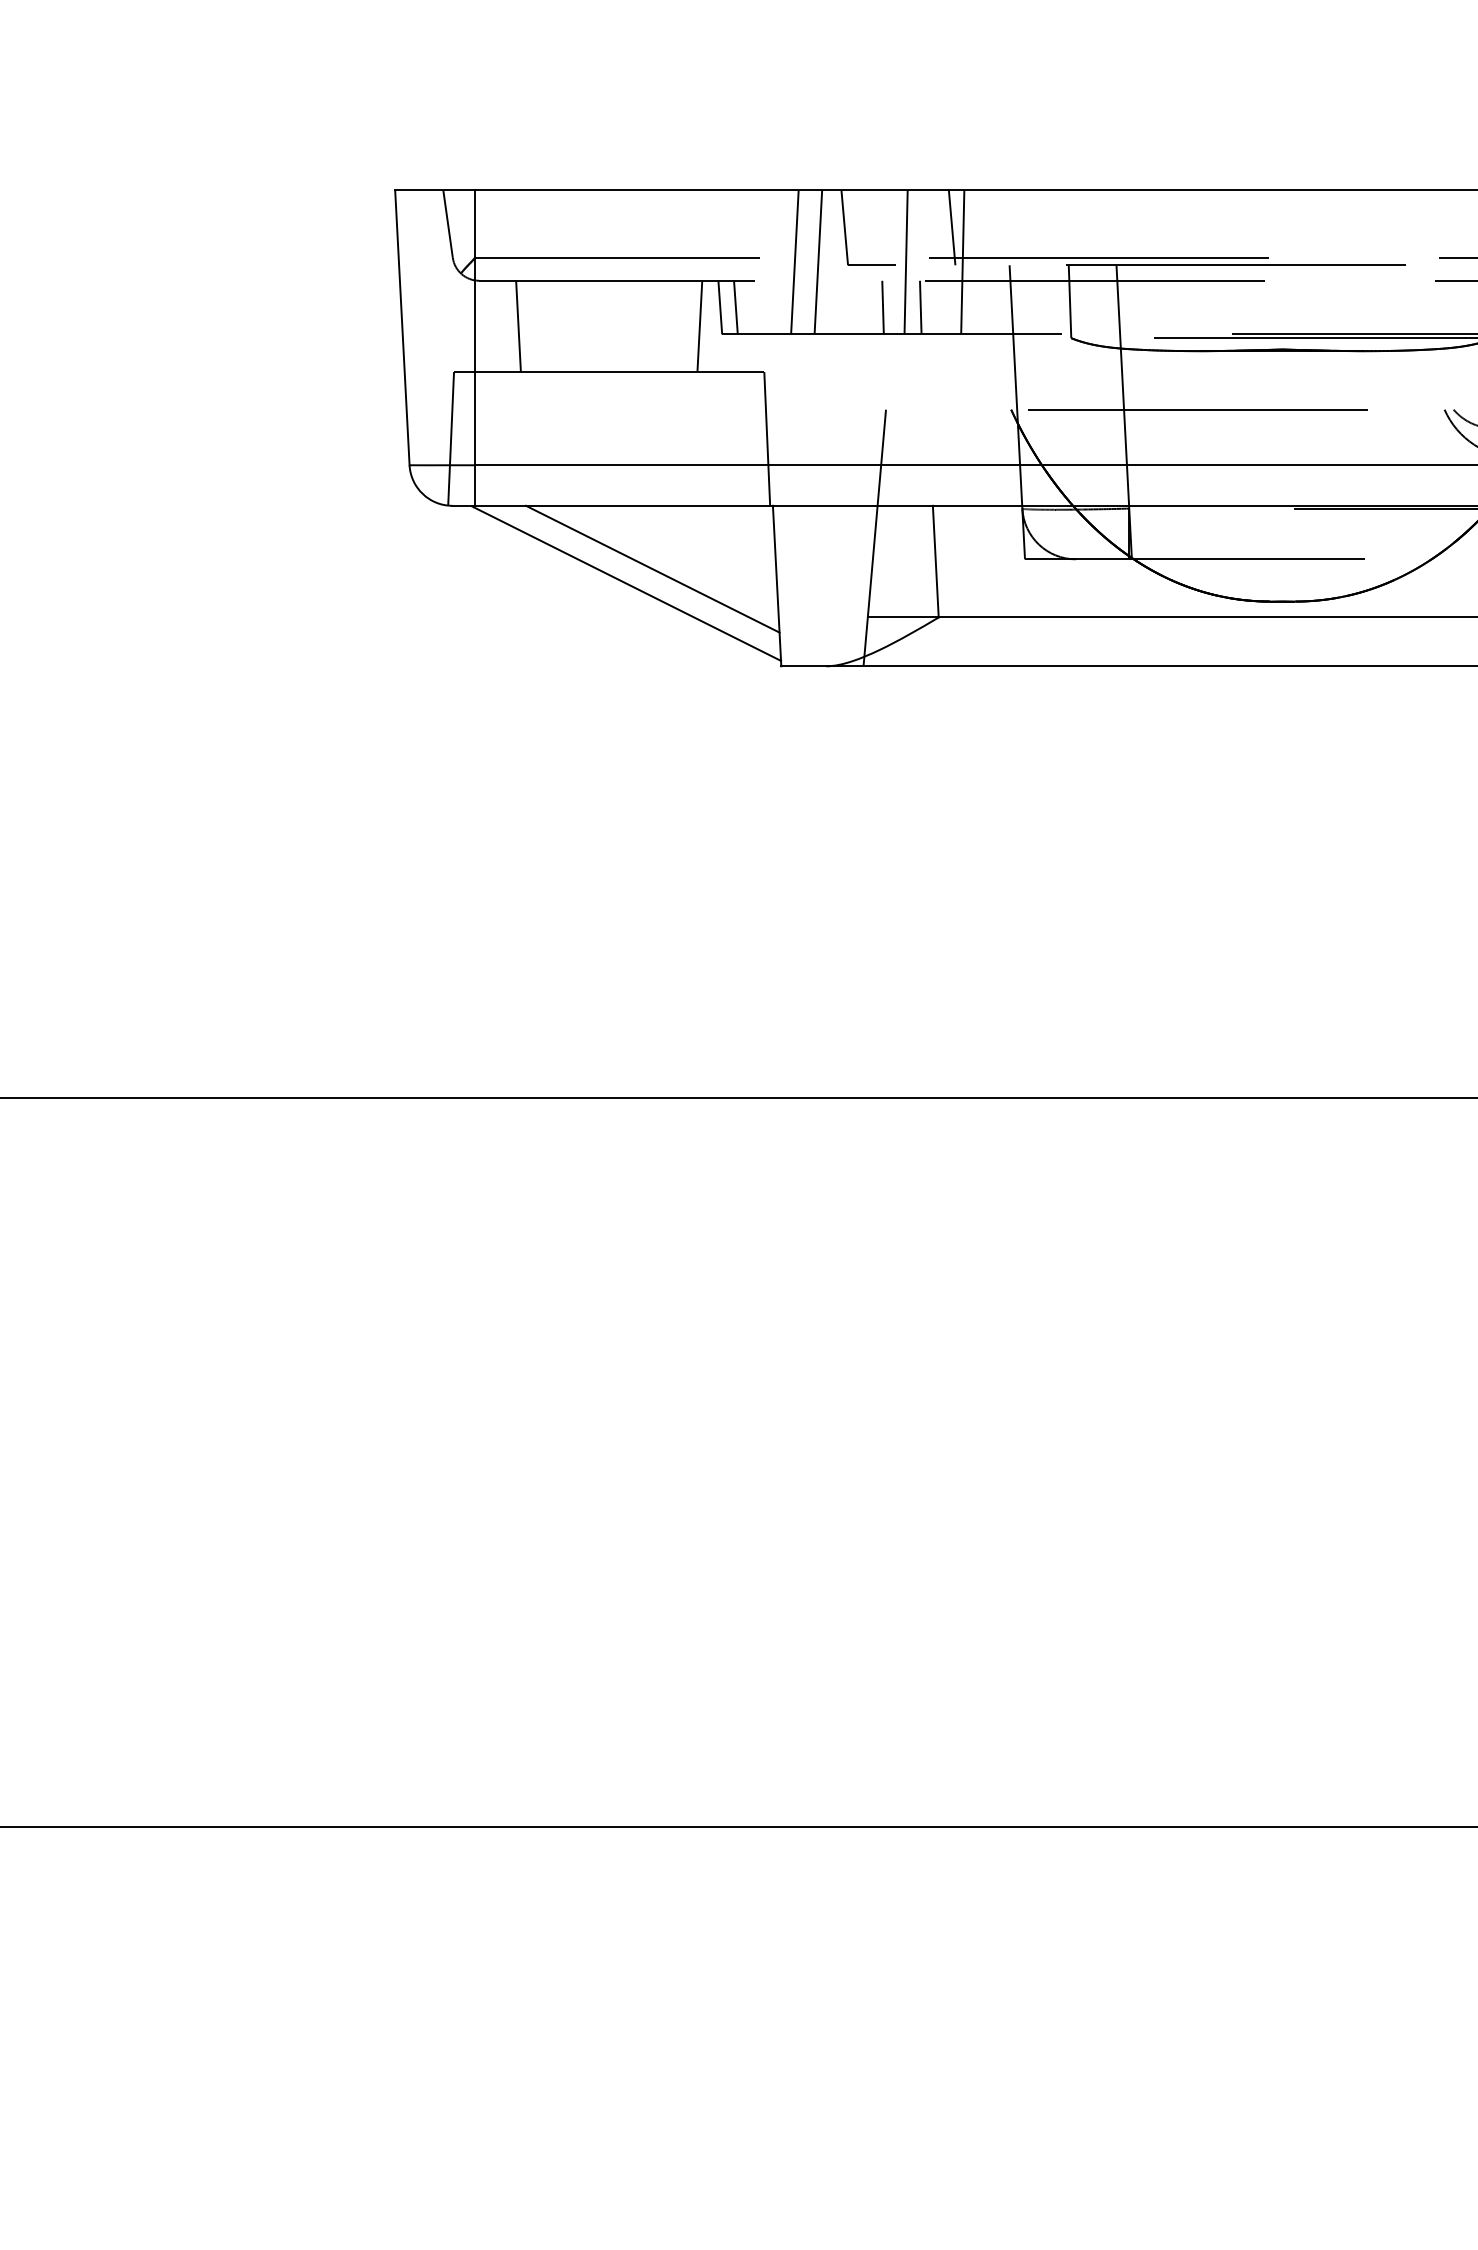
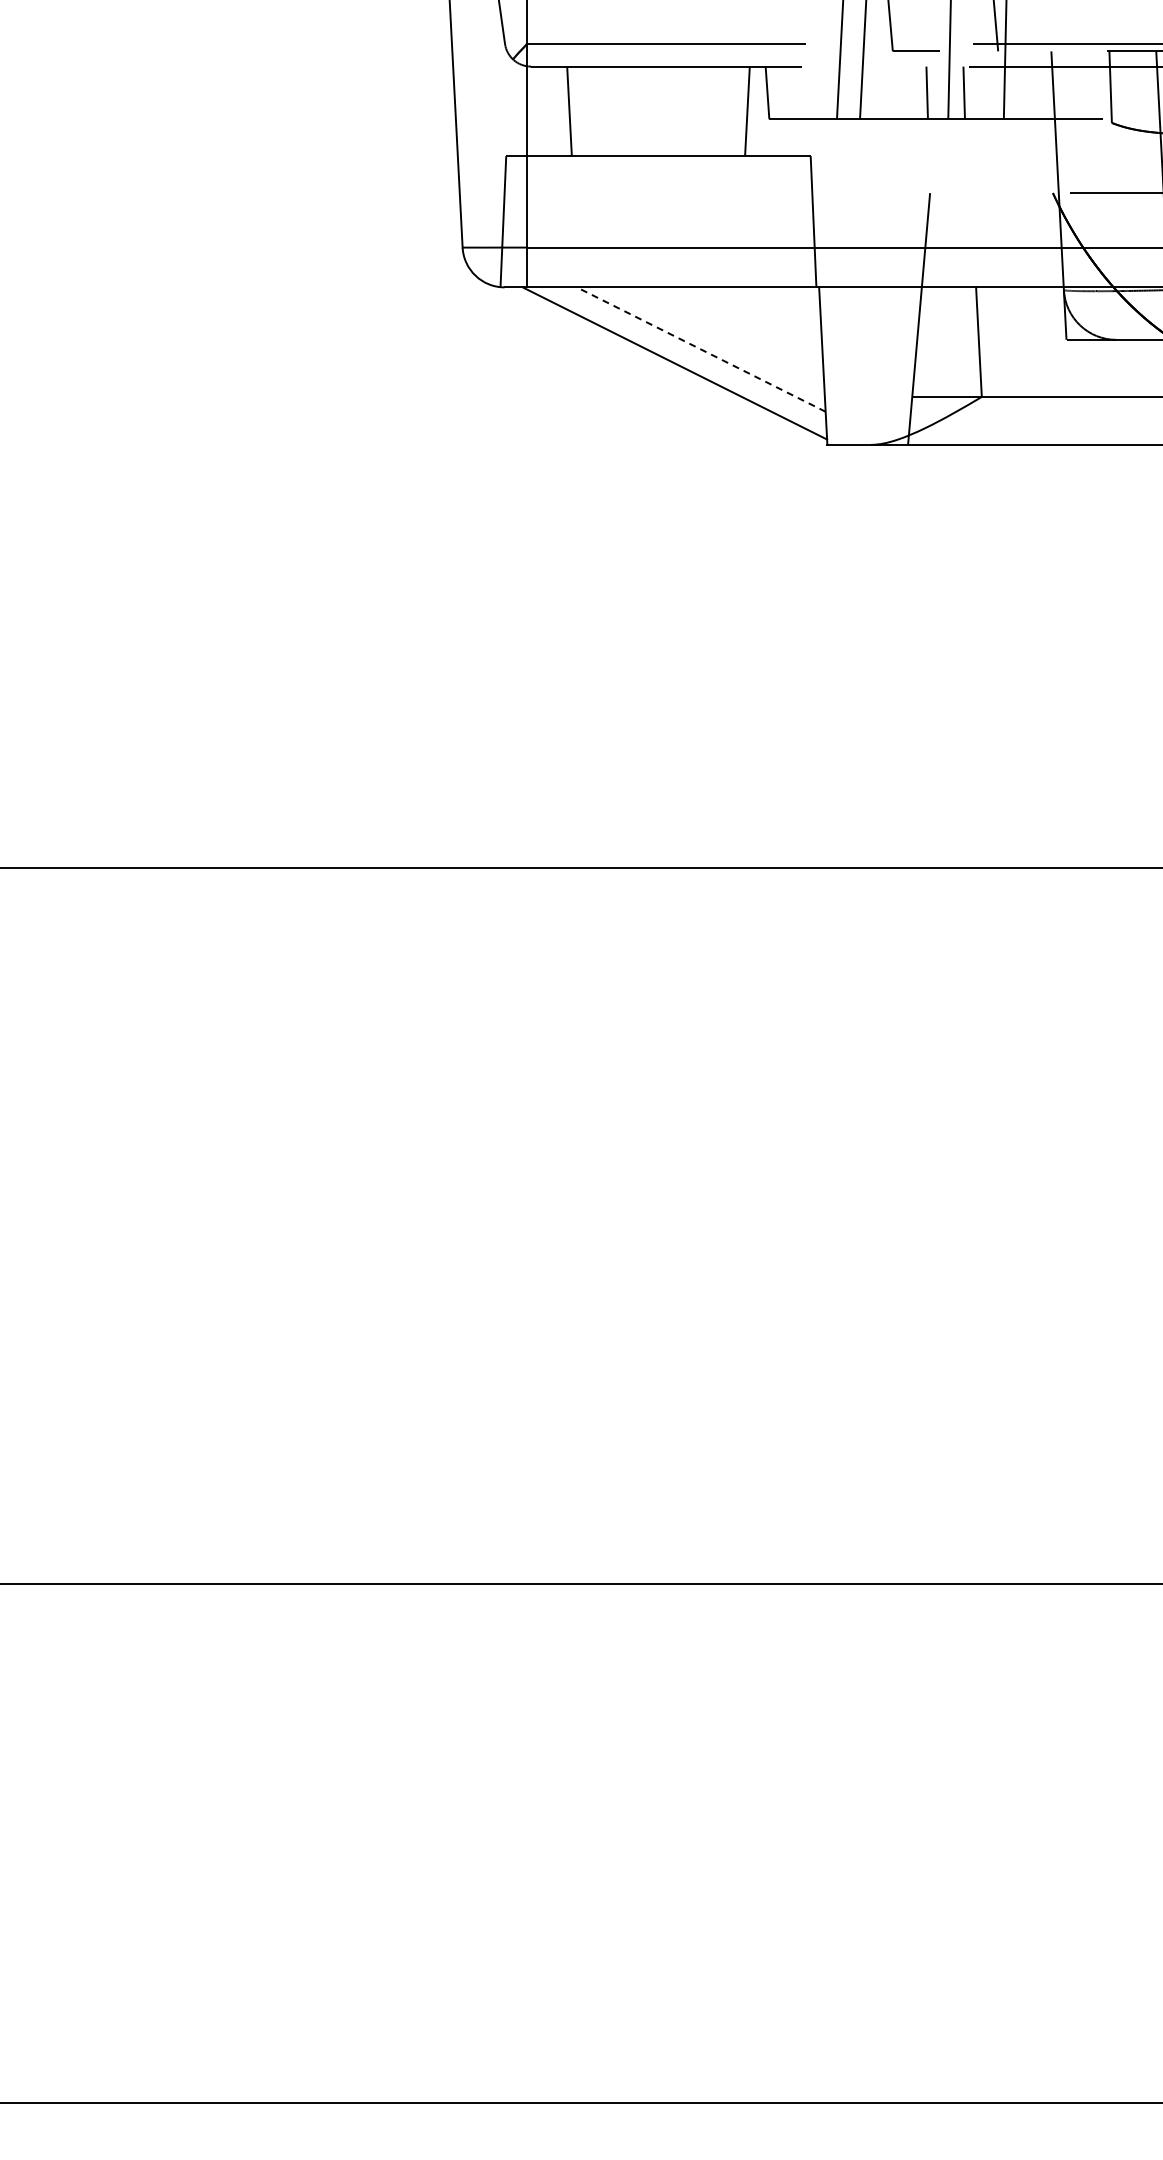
line: (735, 307) -> (782, 92), removed
line: (652, 569) -> (700, 349), solid -> dashed

